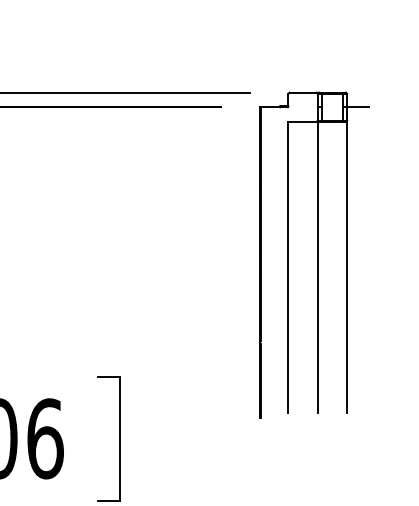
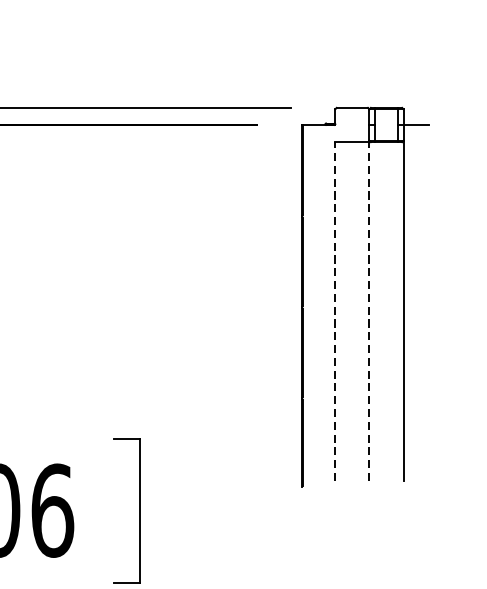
line: (288, 267) -> (335, 311), solid -> dashed
line: (317, 267) -> (369, 311), solid -> dashed

